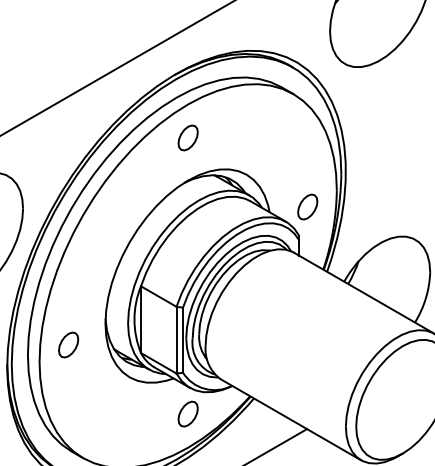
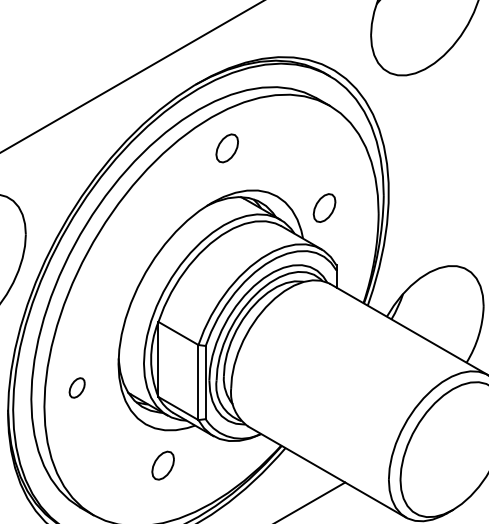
part: (187, 137) -> (226, 147), moved
part: (307, 206) -> (324, 207), moved
part: (68, 344) -> (76, 387), size x0.7
part: (187, 413) -> (162, 464), moved

